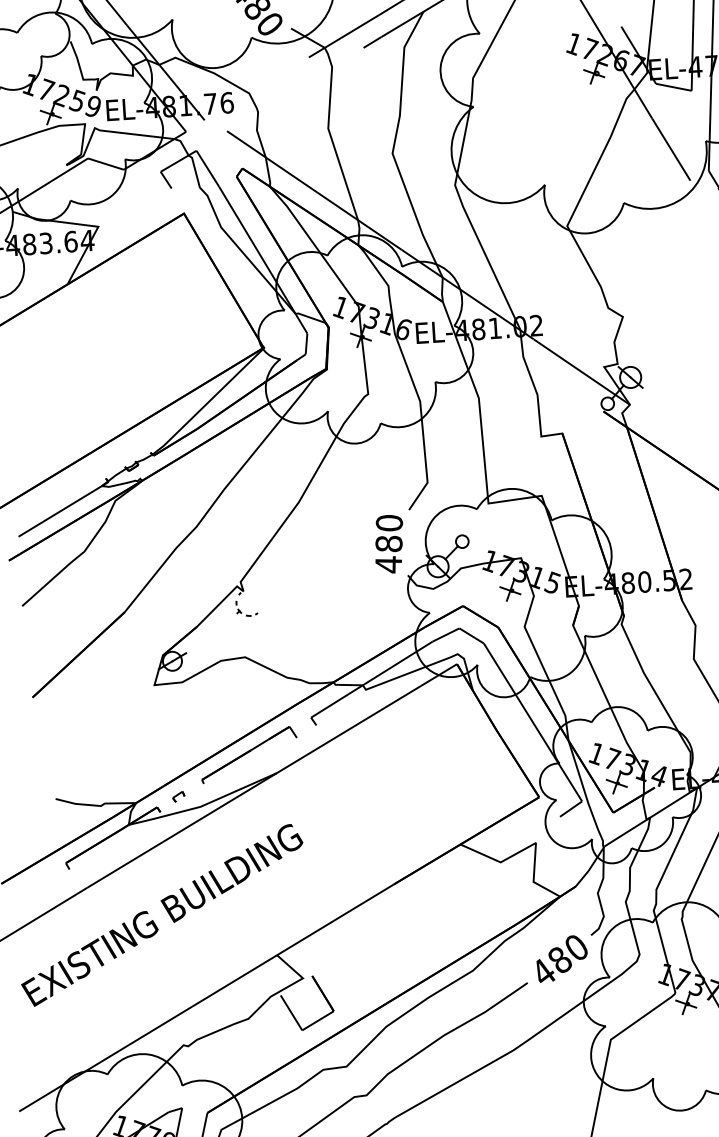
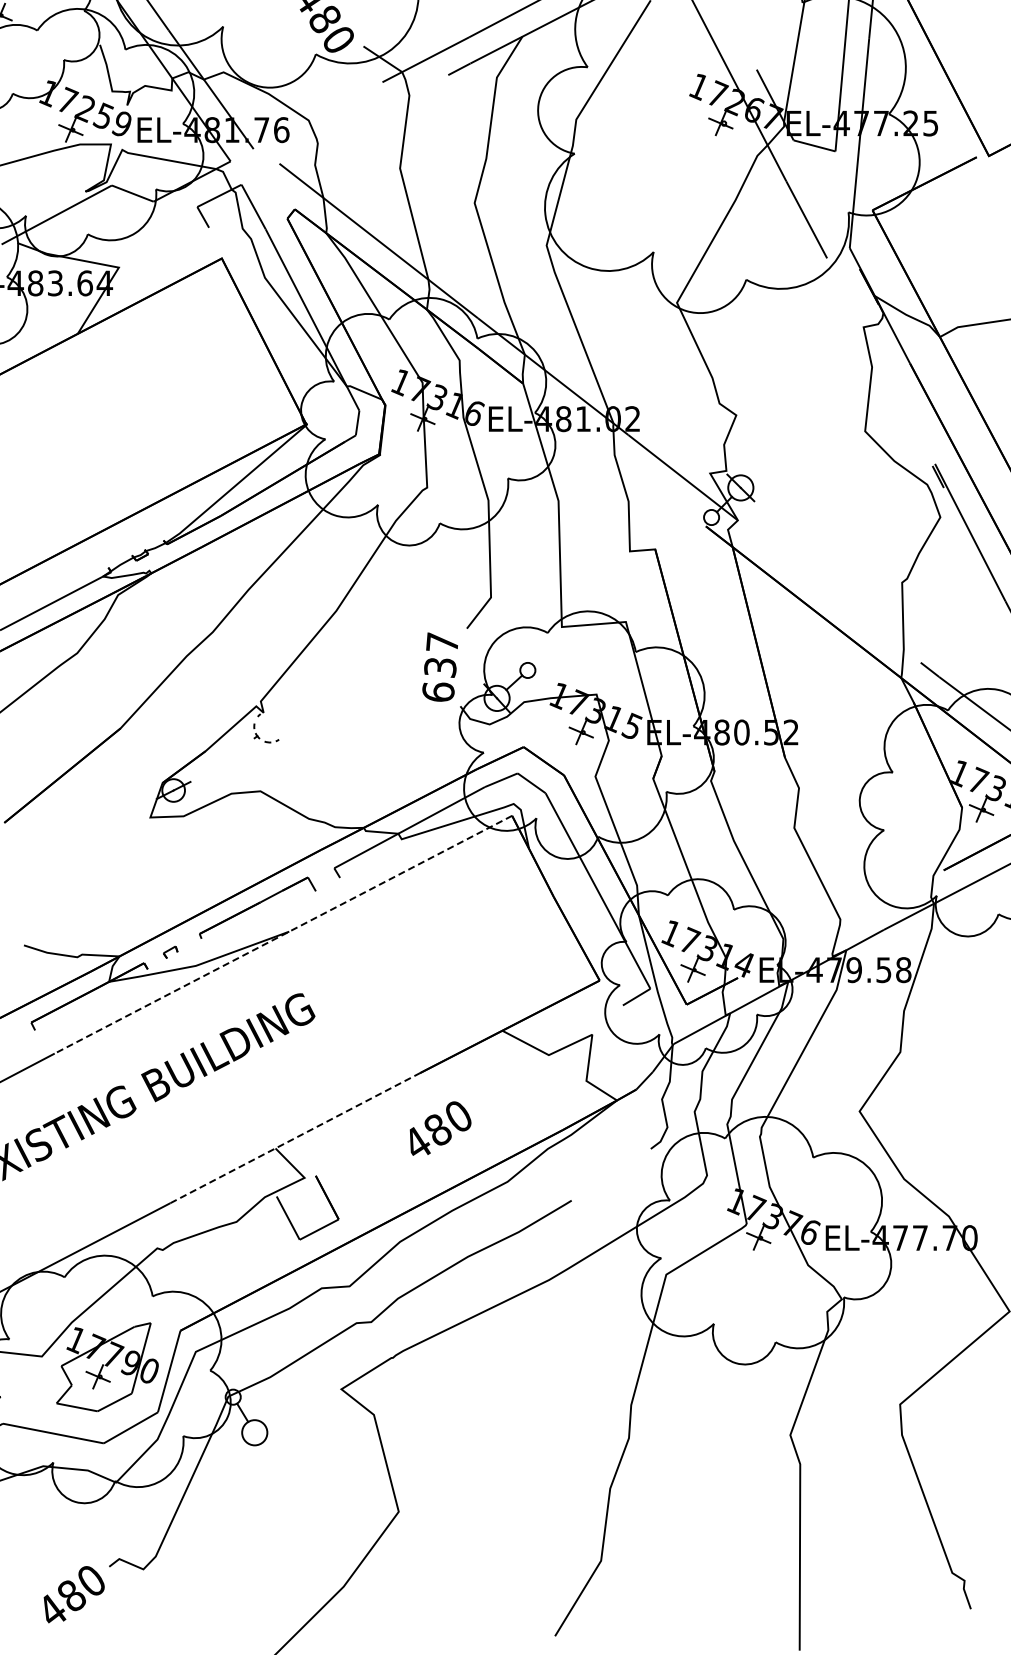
text: (389, 543) -> (440, 667), 480 -> 637
line: (272, 775) -> (283, 934), solid -> dashed
line: (293, 945) -> (295, 1138), solid -> dashed
text: (562, 958) -> (440, 1128), moved

